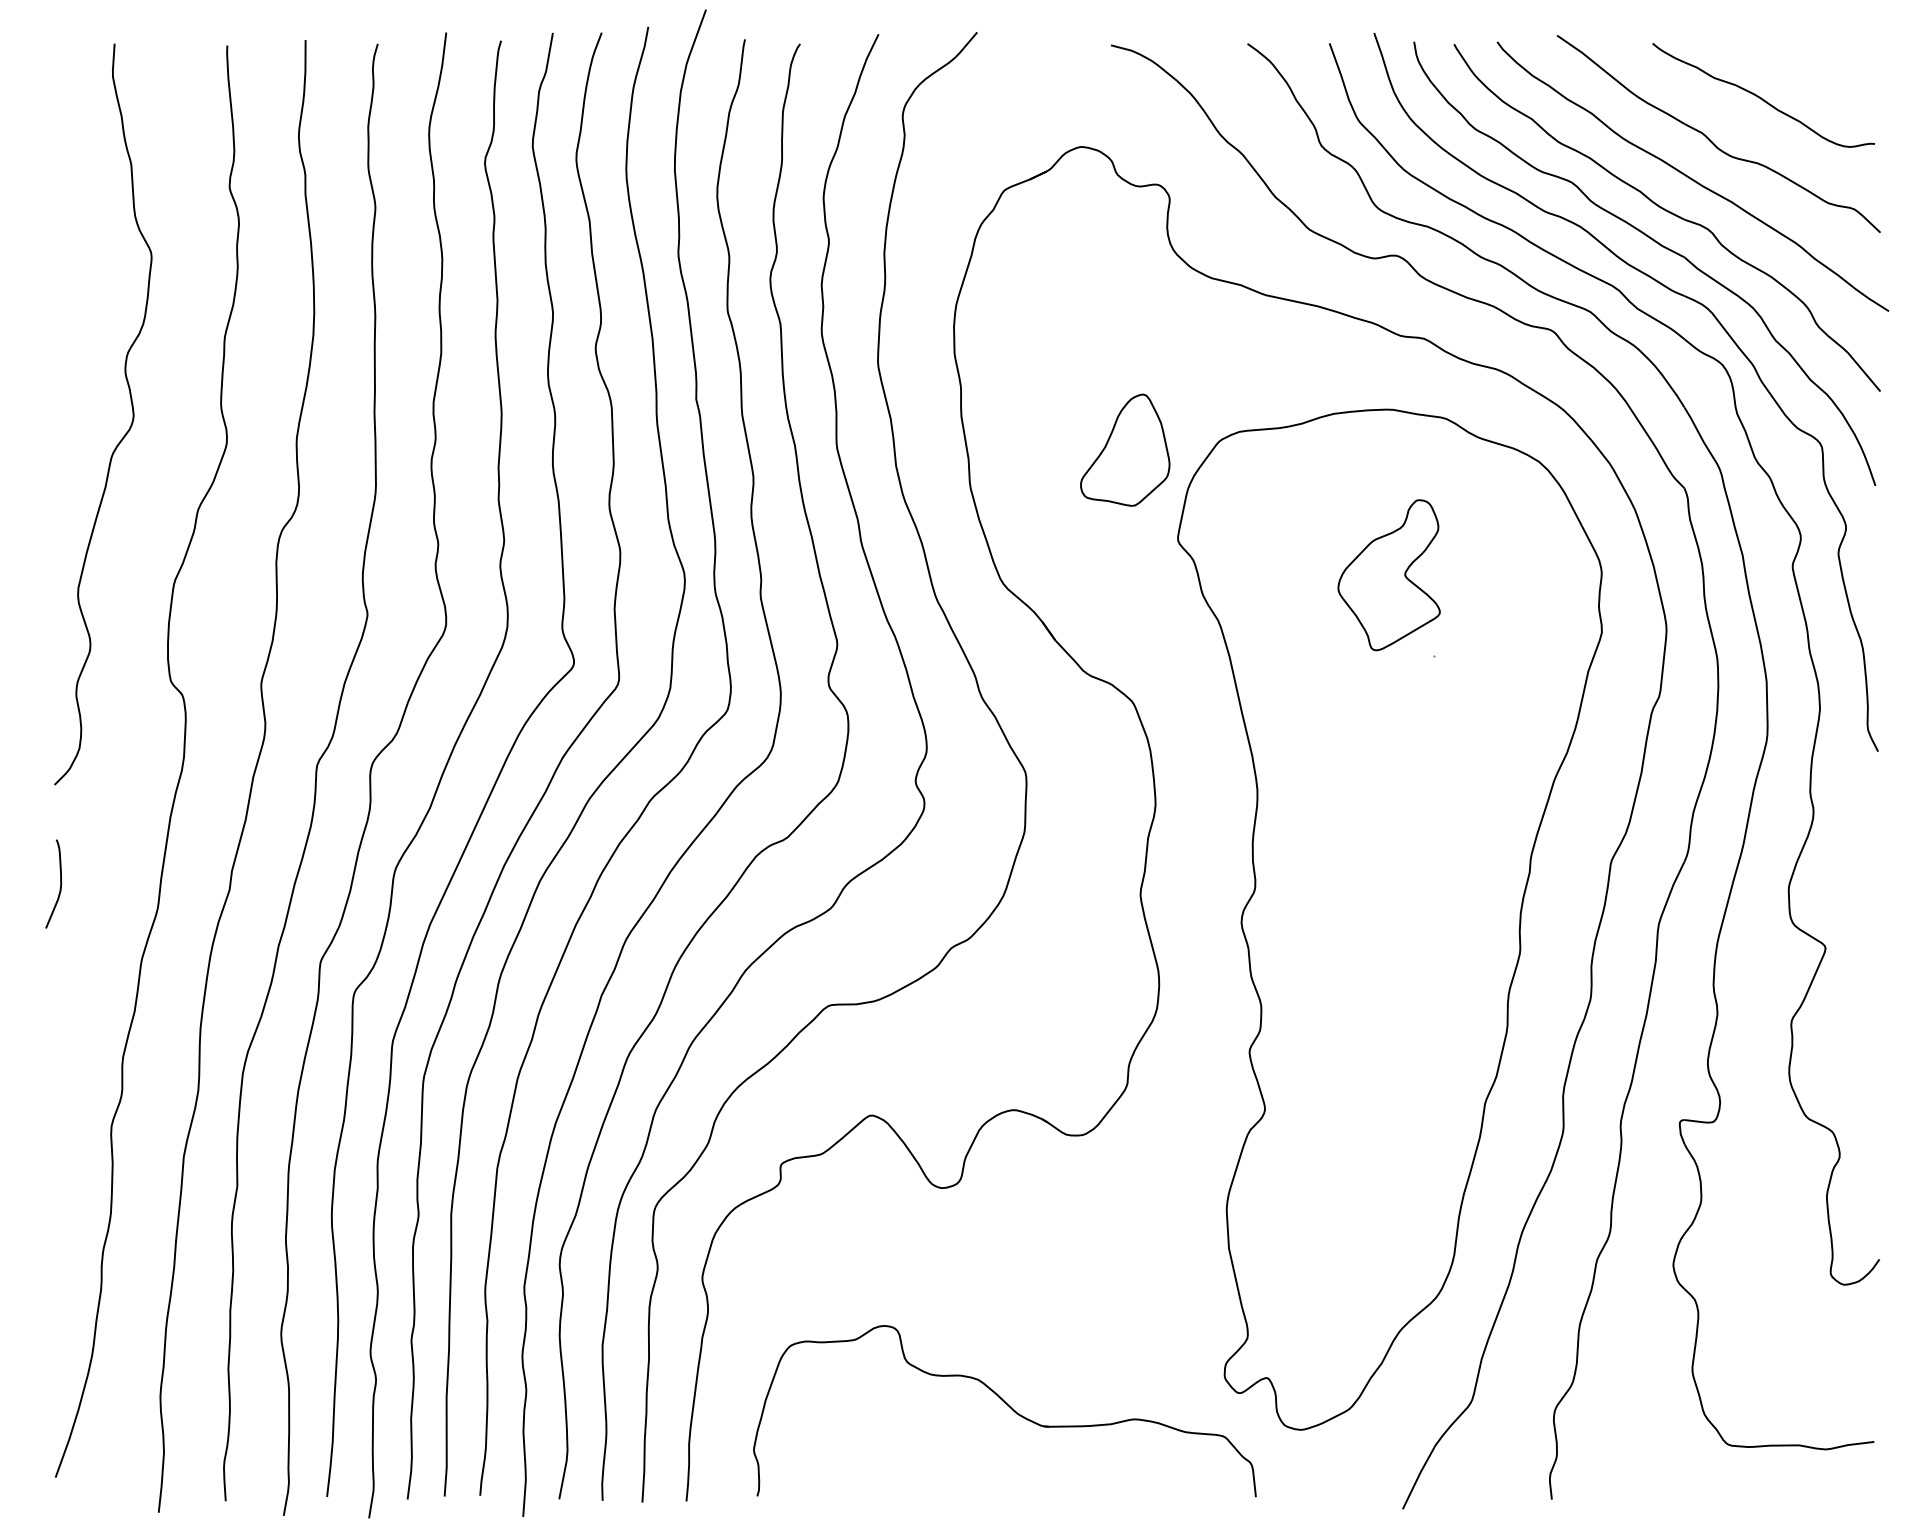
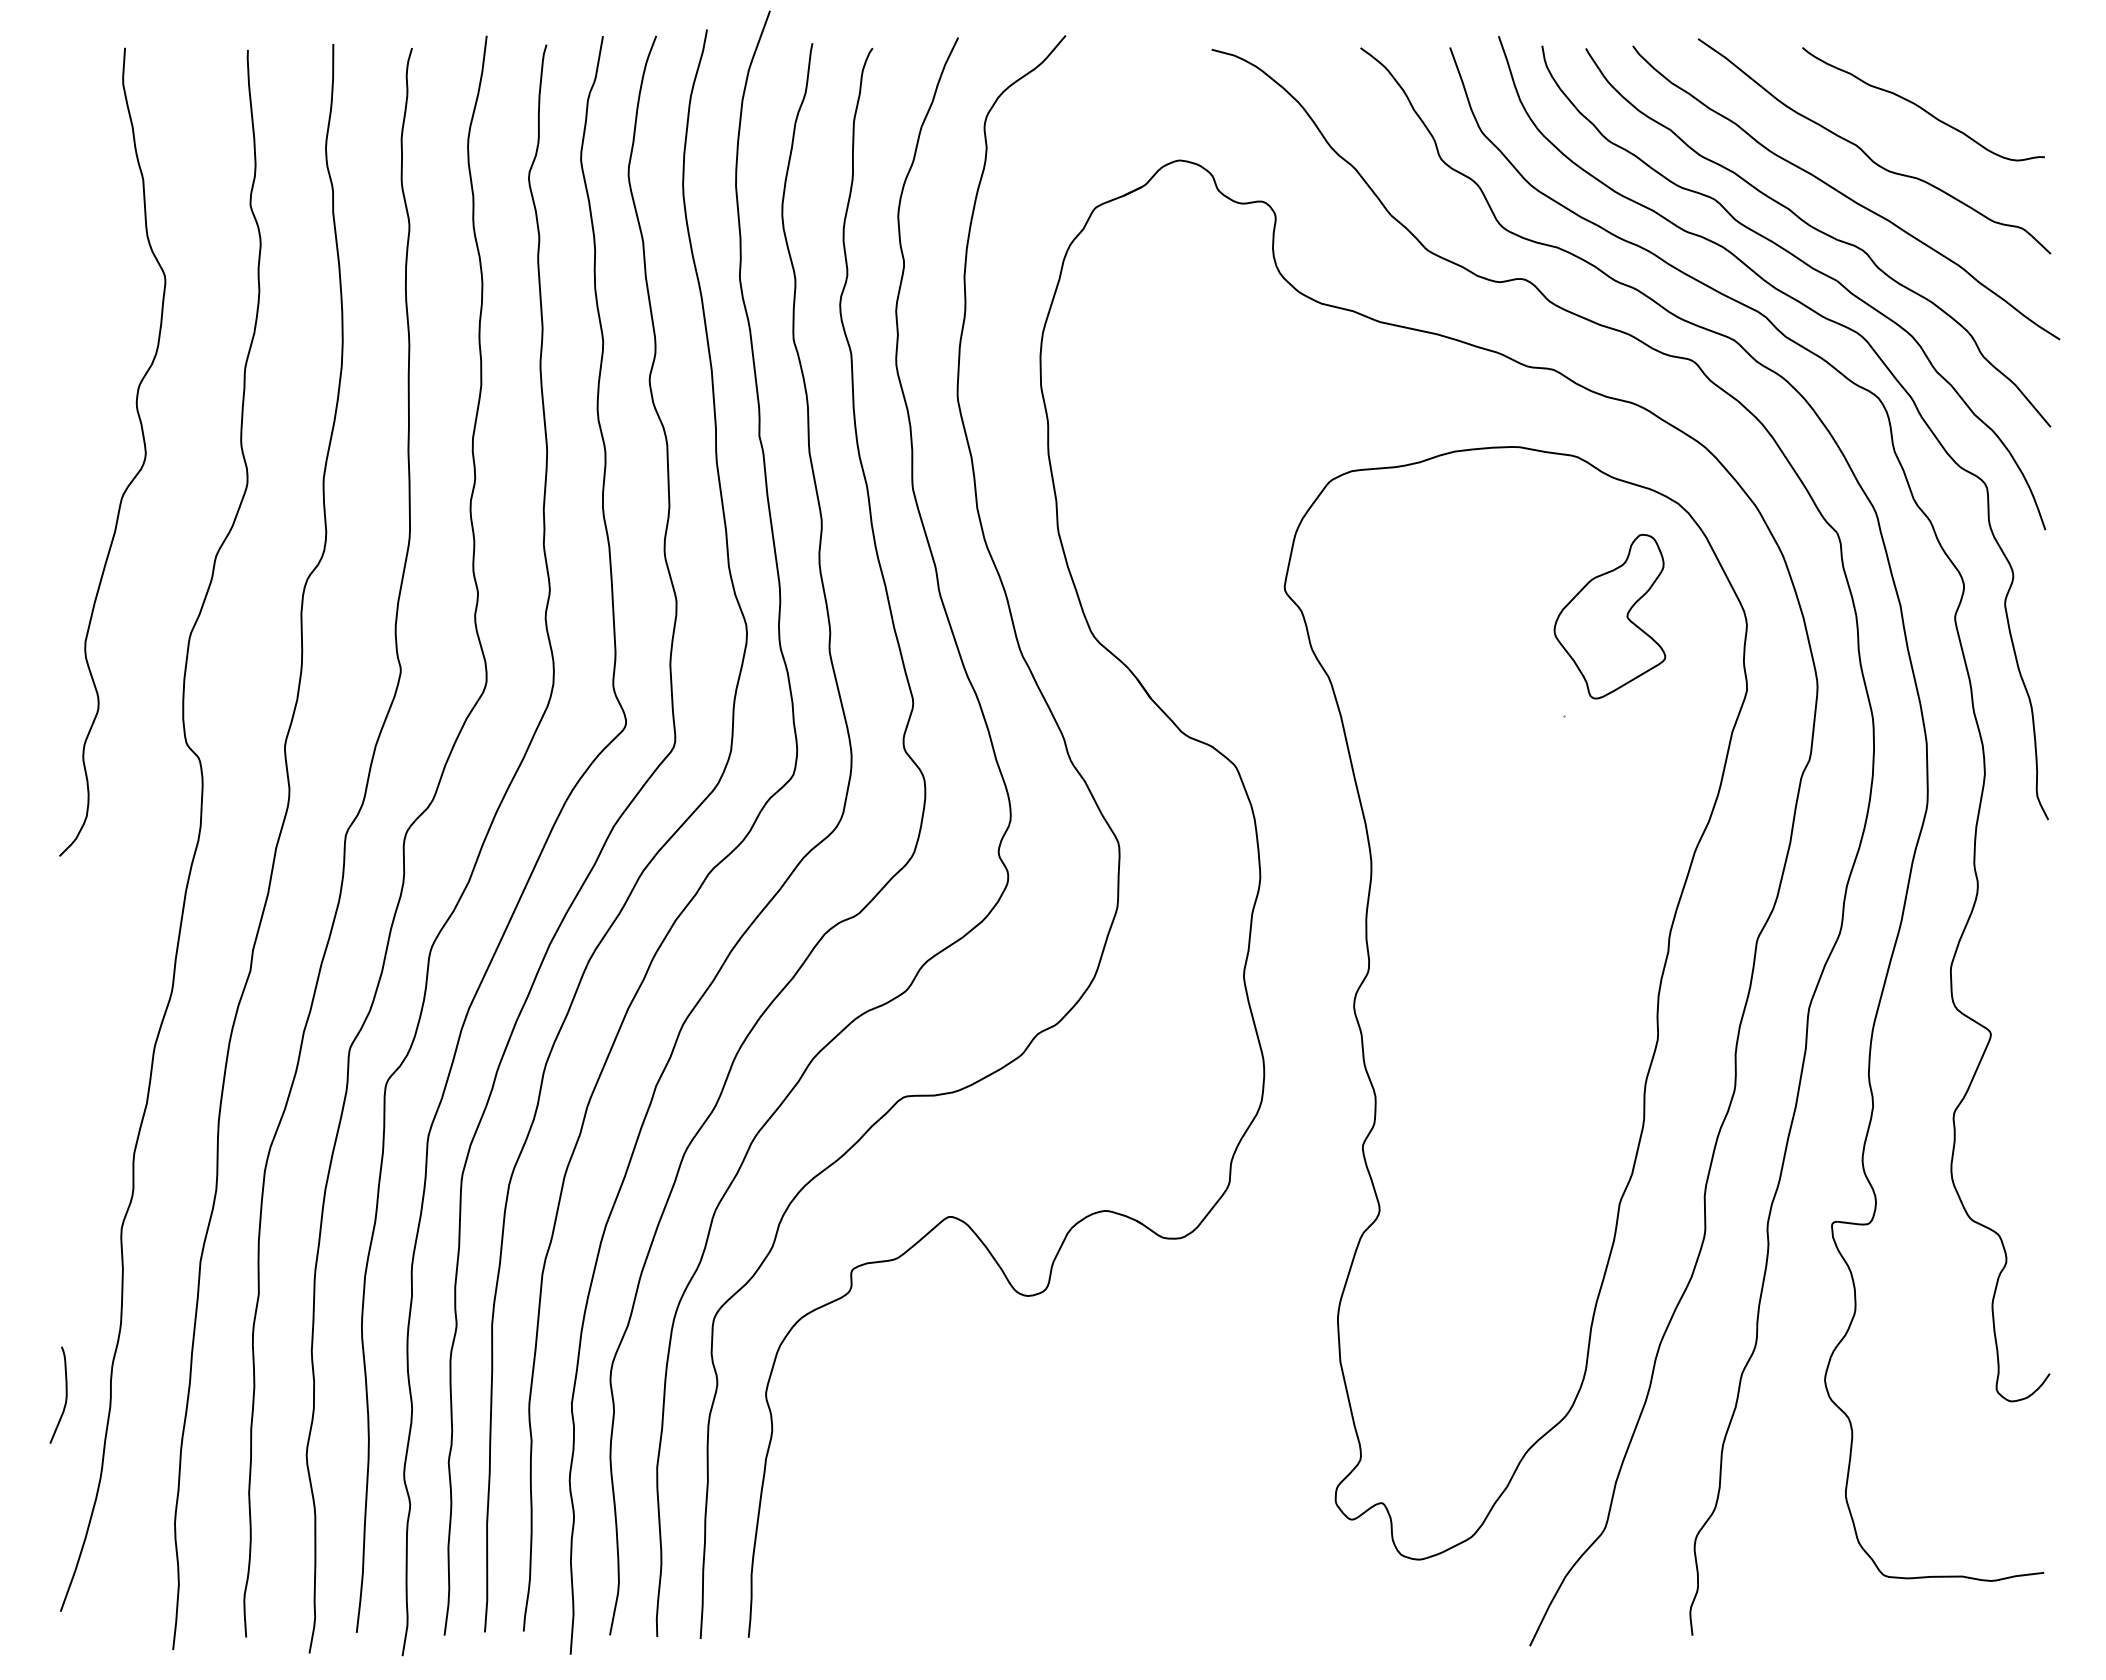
part: (1125, 449) -> (1227, 490), removed
part: (1388, 575) -> (1609, 616), moved
curve: (60, 883) -> (66, 1394), moved
part: (1008, 1406) -> (1099, 1534), removed

